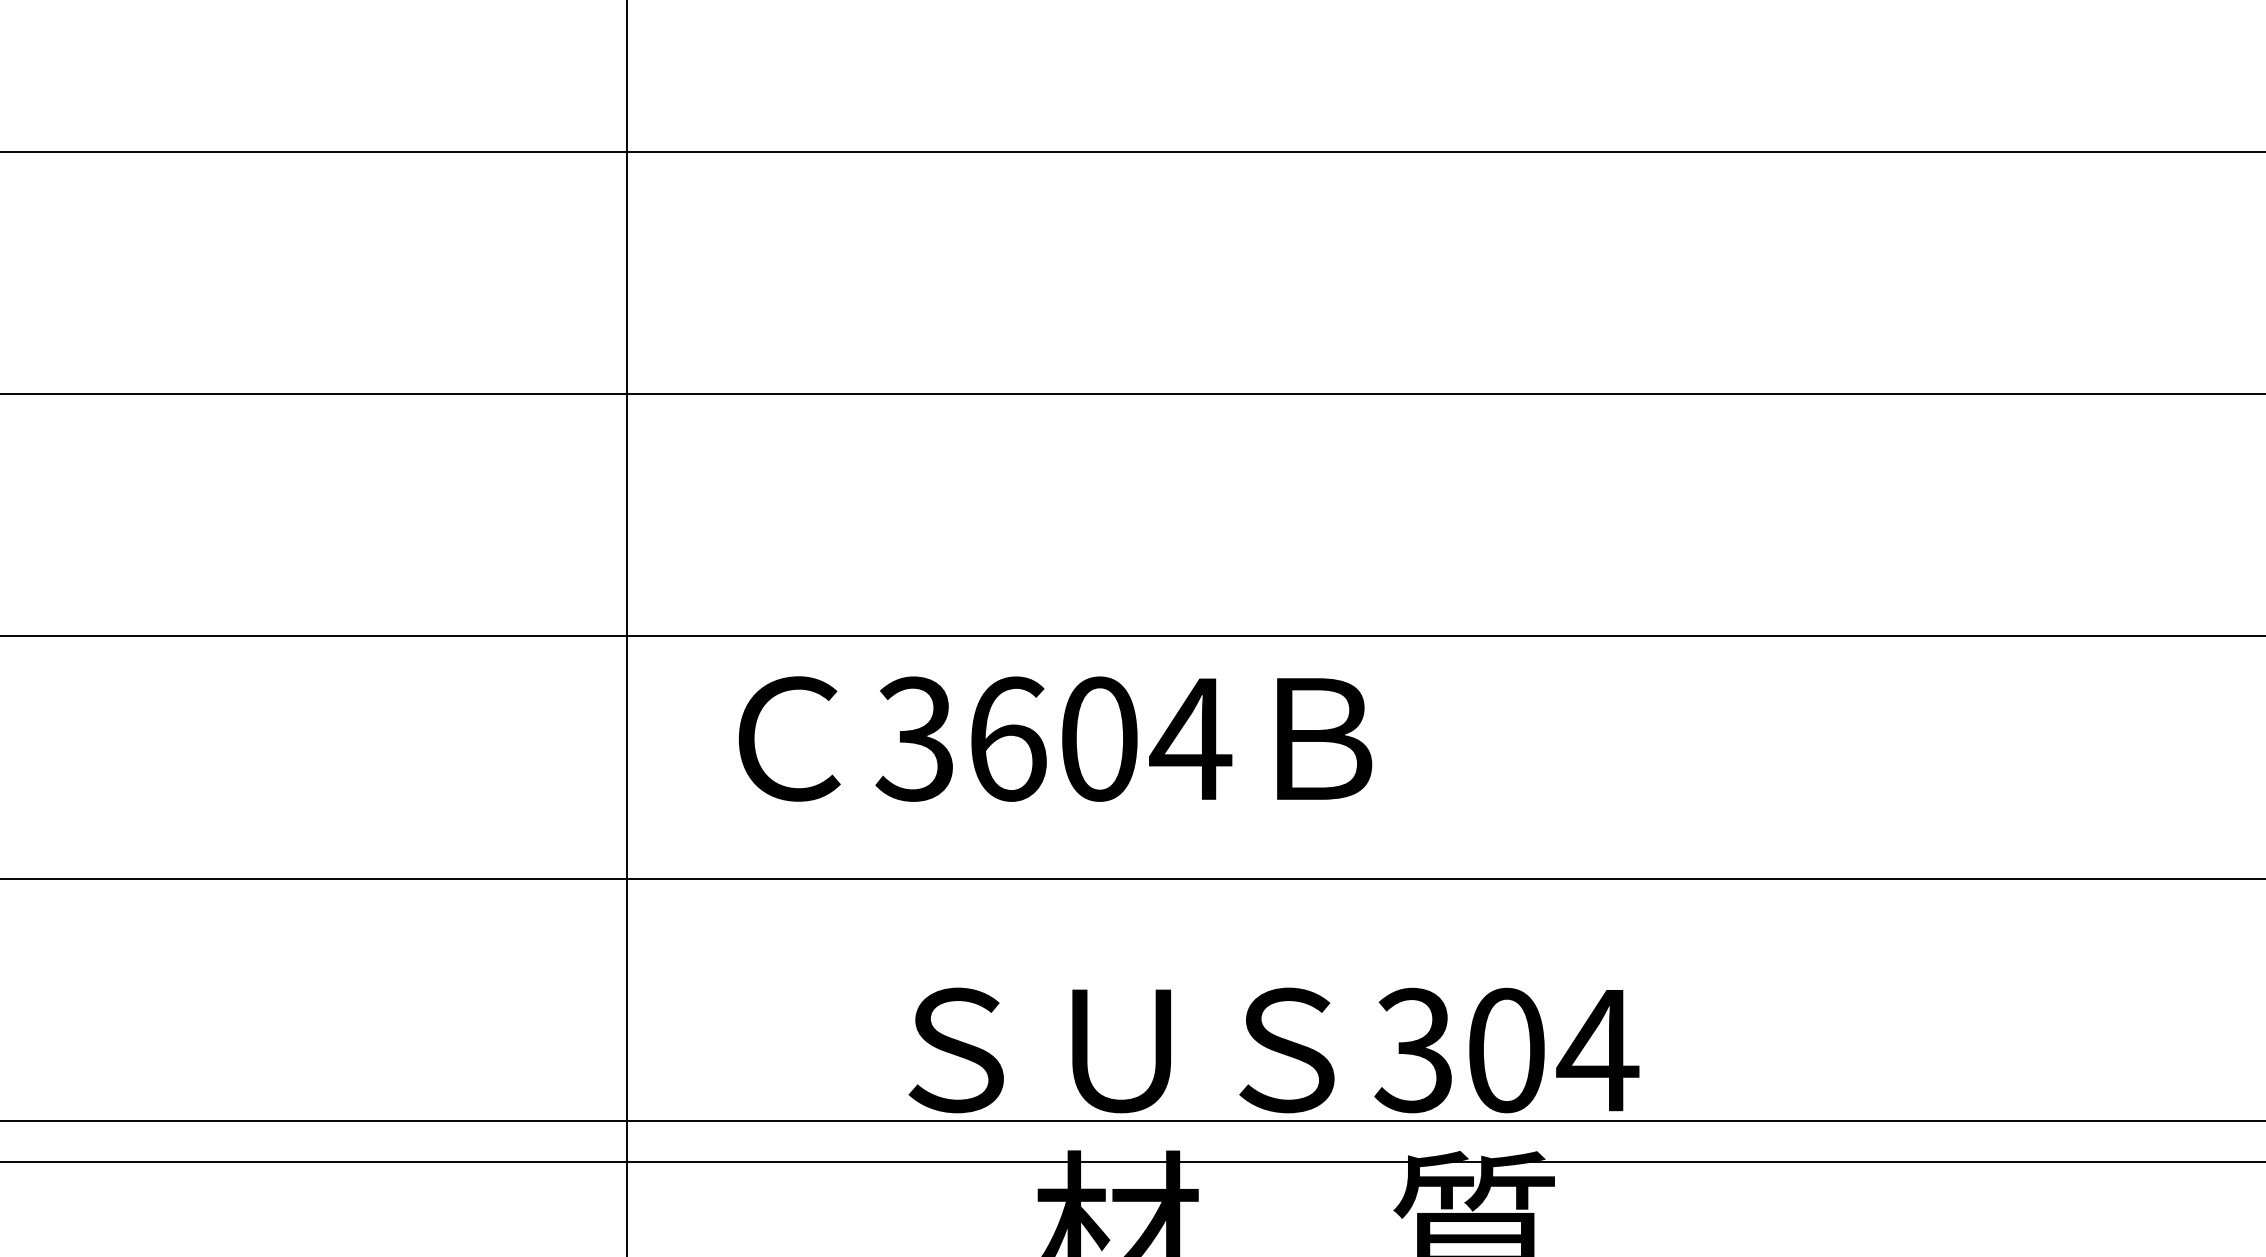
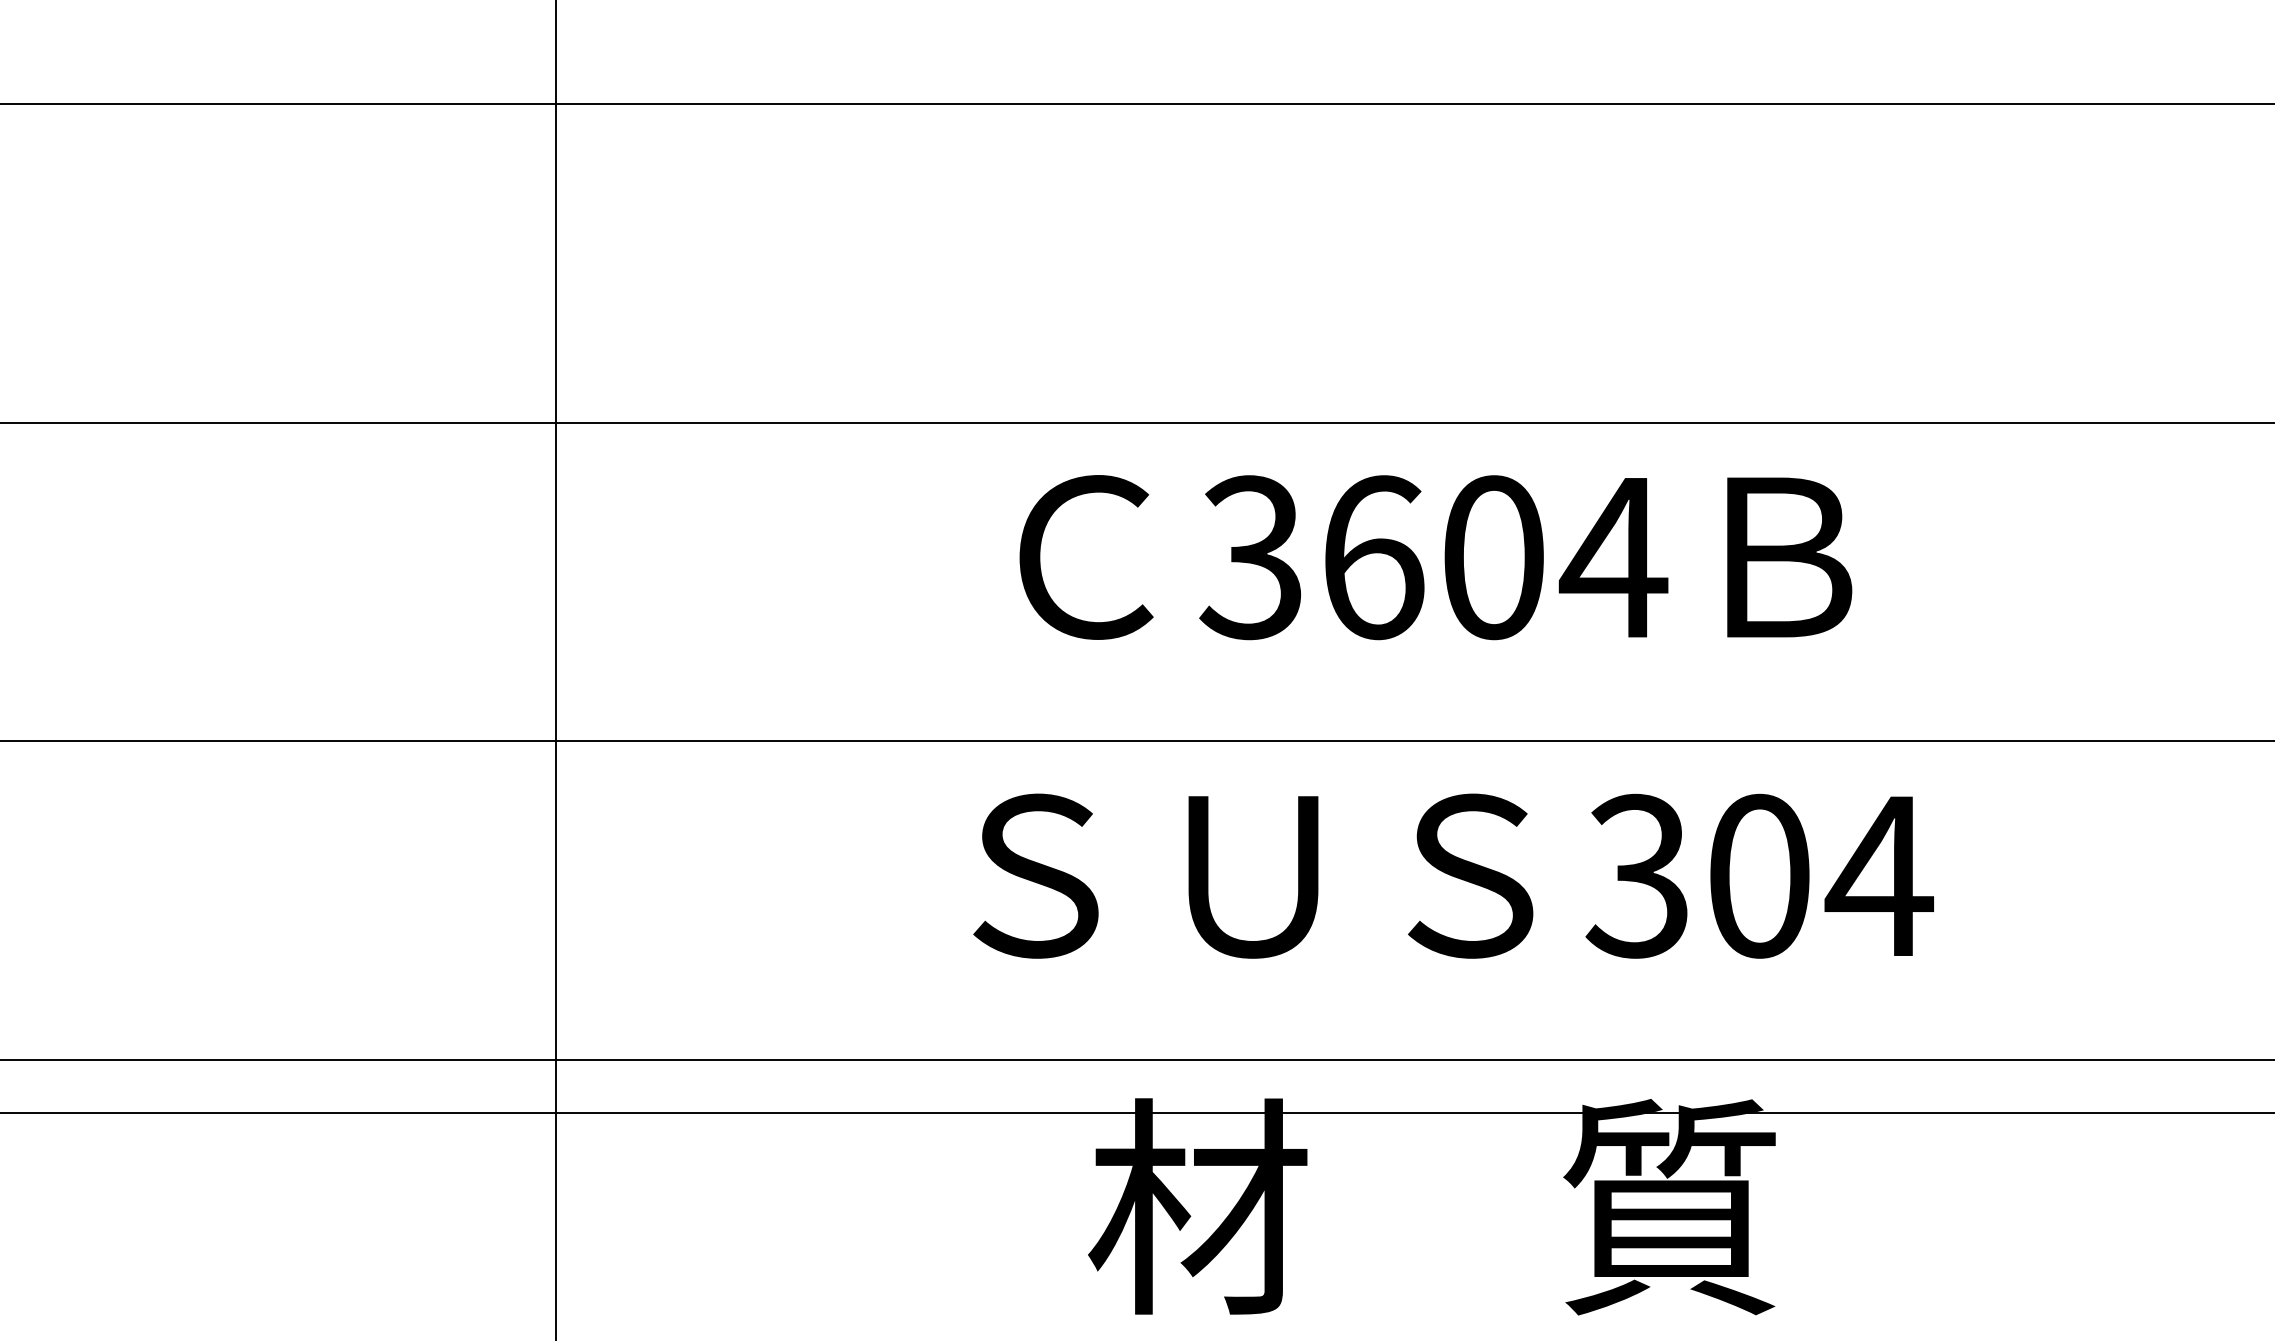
text: (1055, 738) -> (1435, 556), moved
text: (1273, 1050) -> (1453, 876), moved

